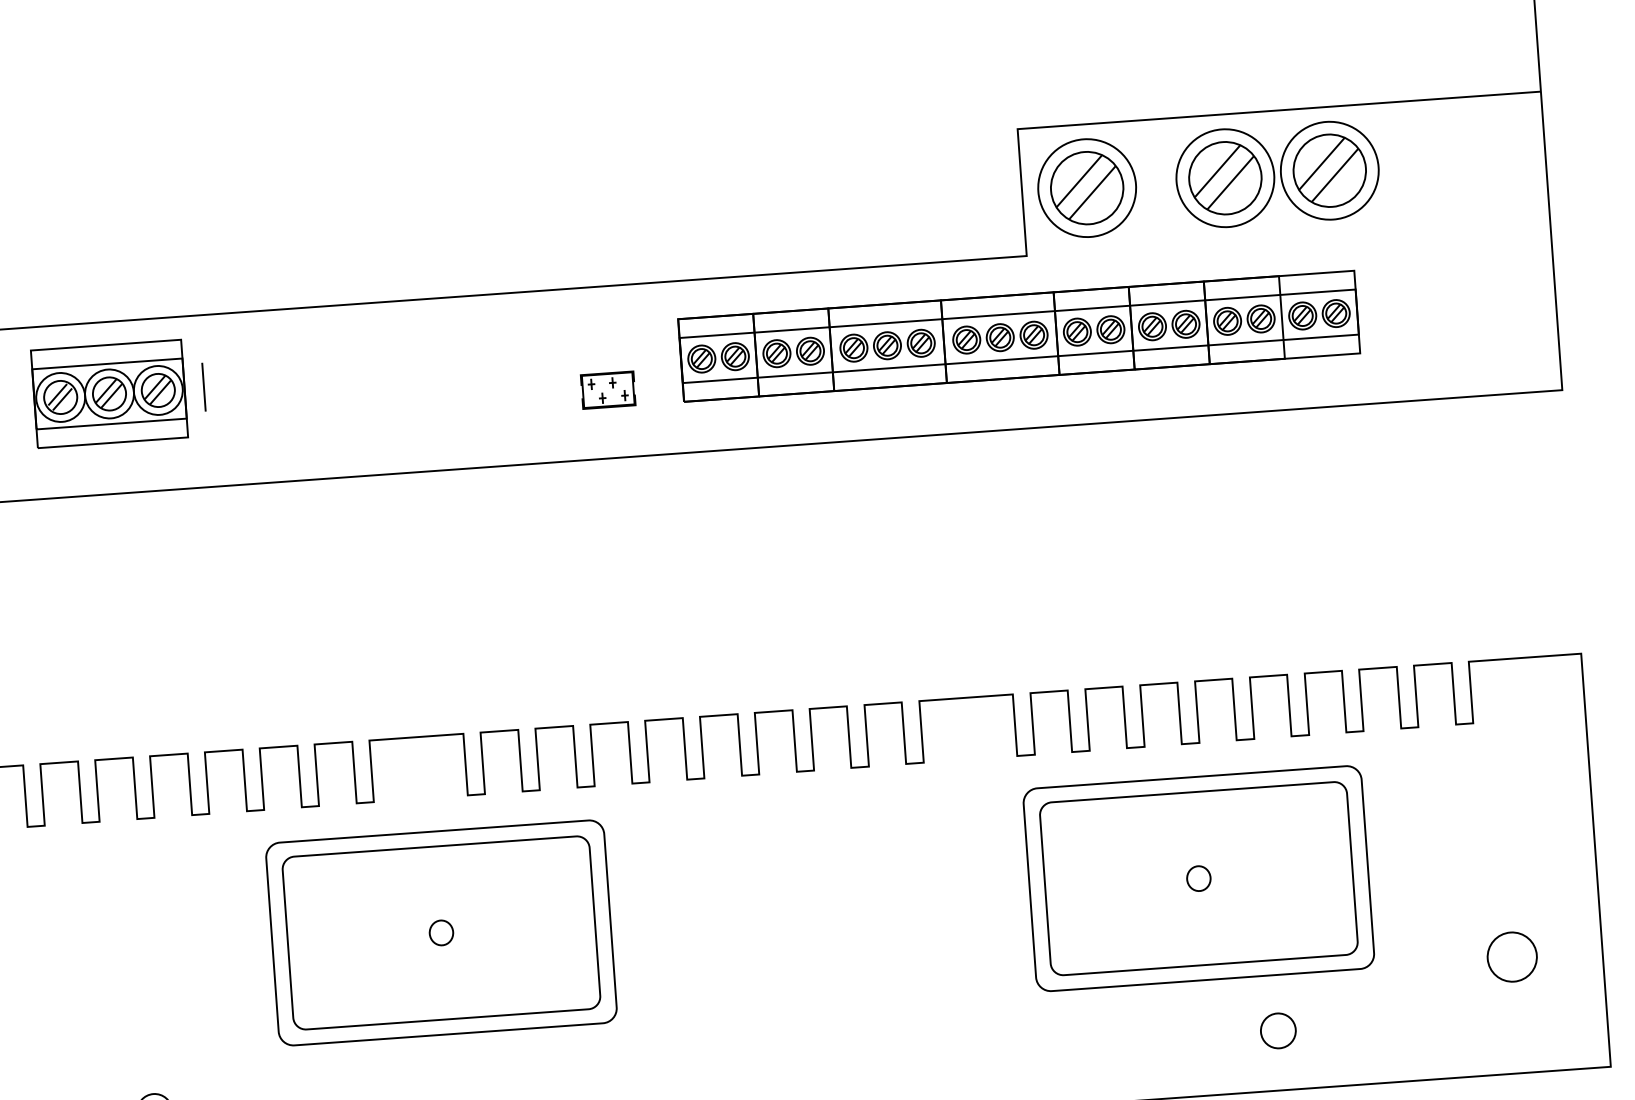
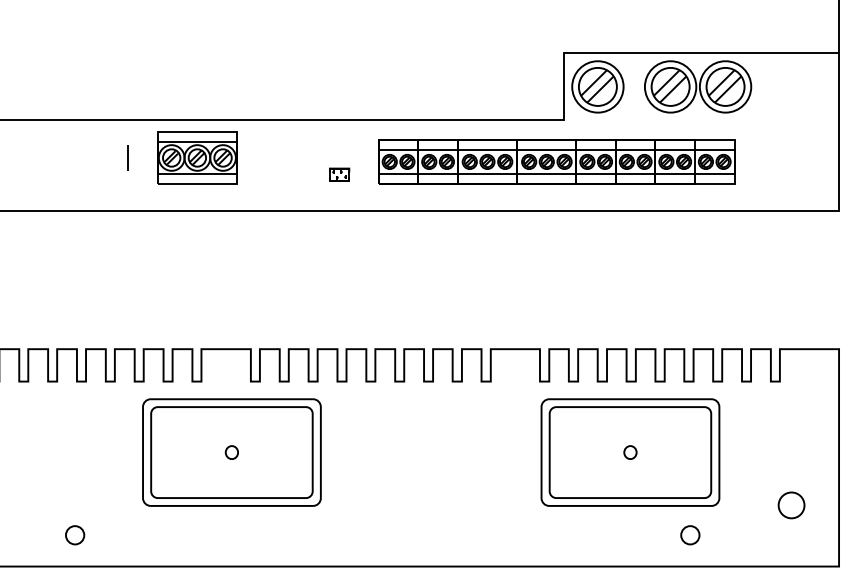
part: (608, 389) -> (339, 174), size x0.7
part: (109, 393) -> (197, 157), moved
curve: (1292, 1036) -> (697, 538), moved

